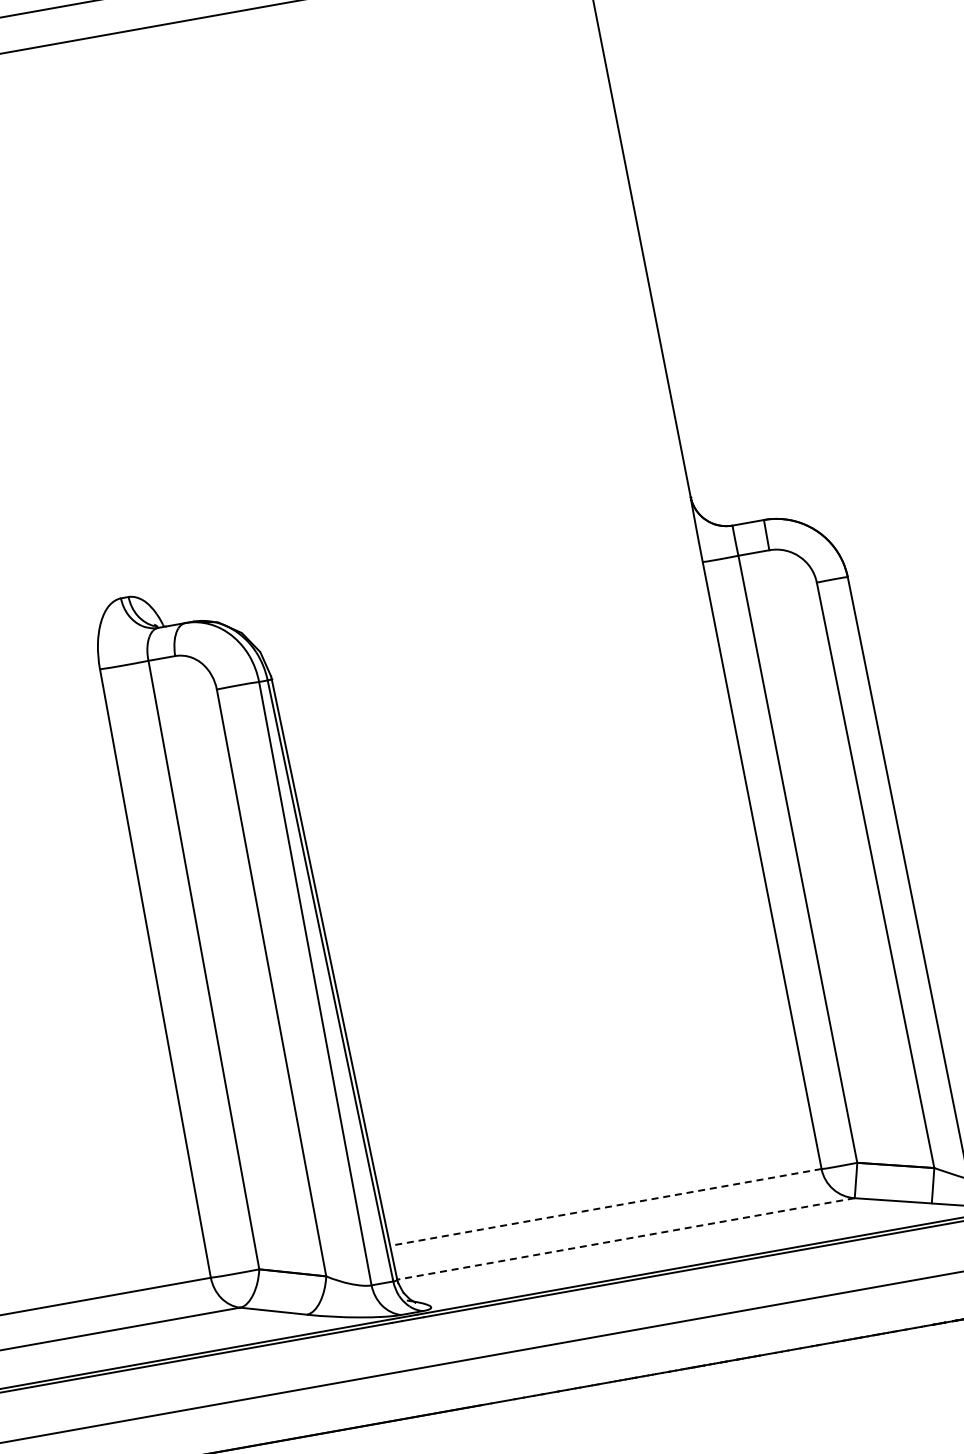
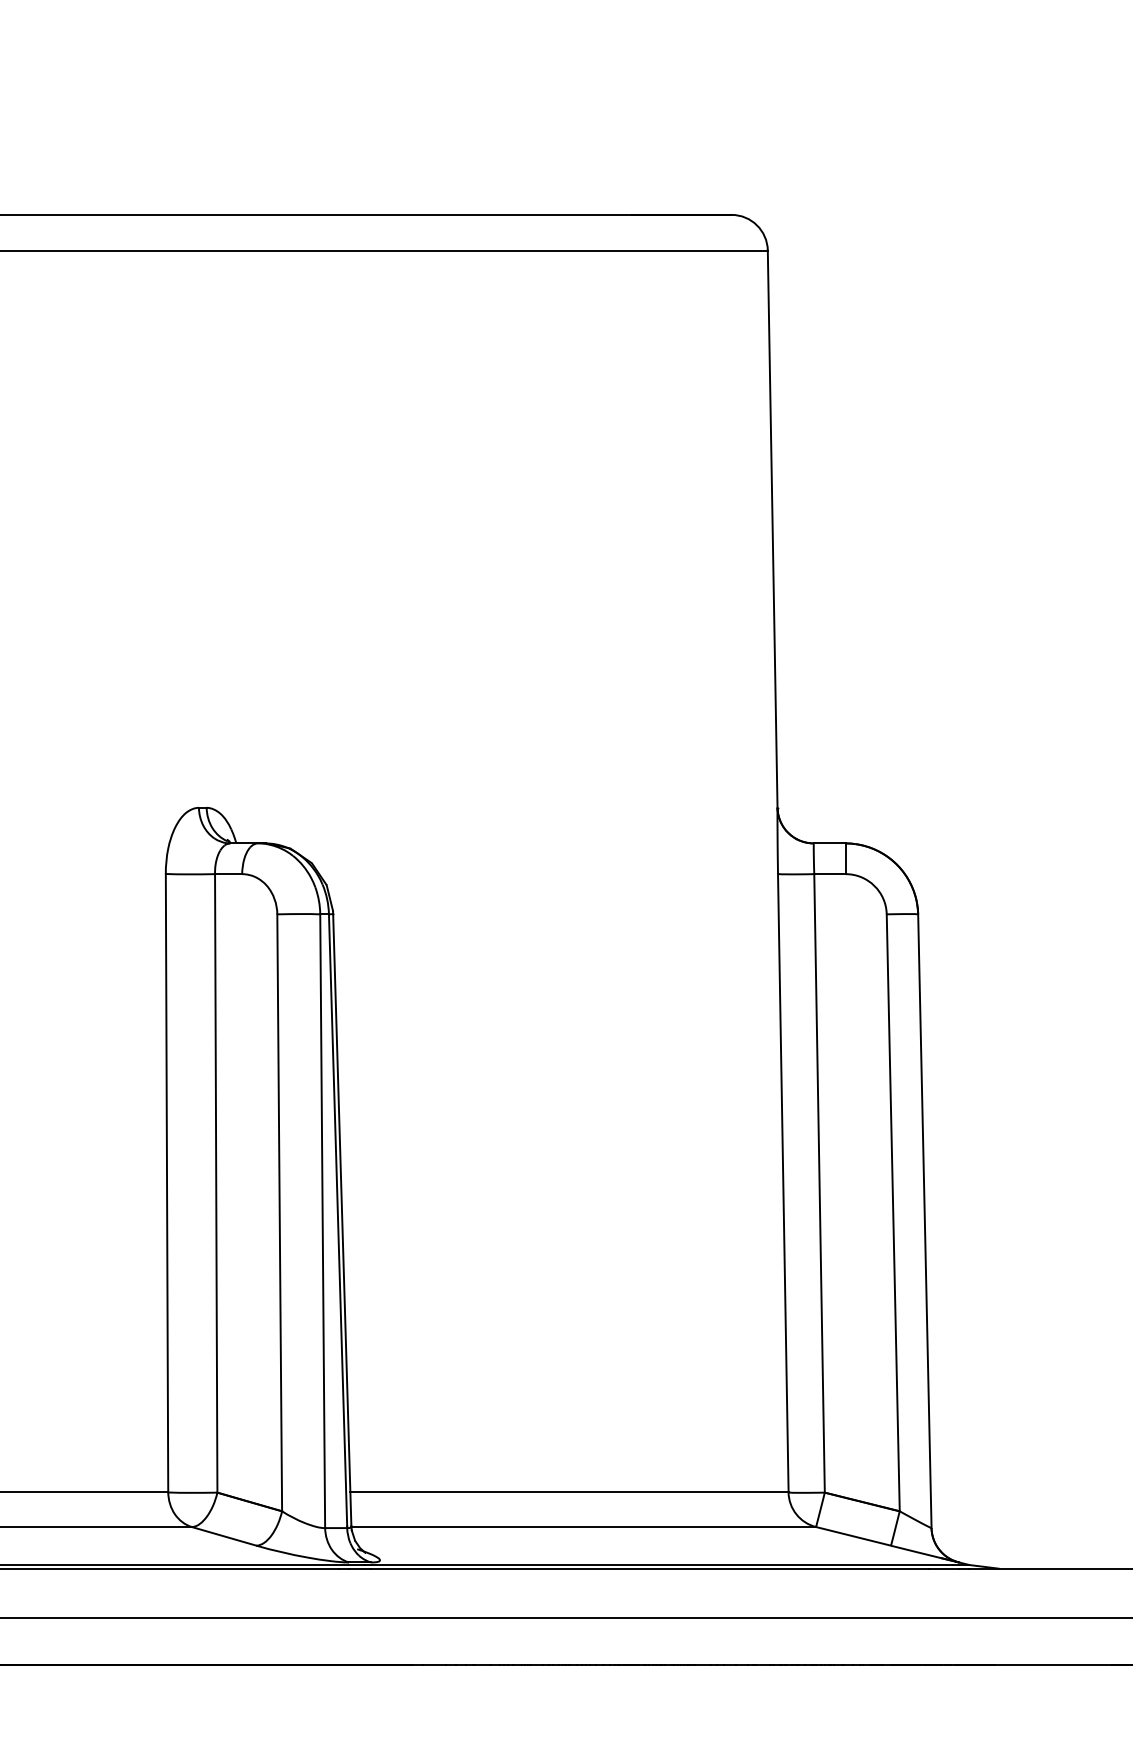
line: (604, 1207) -> (568, 1492), dashed -> solid
line: (625, 1239) -> (583, 1527), dashed -> solid

